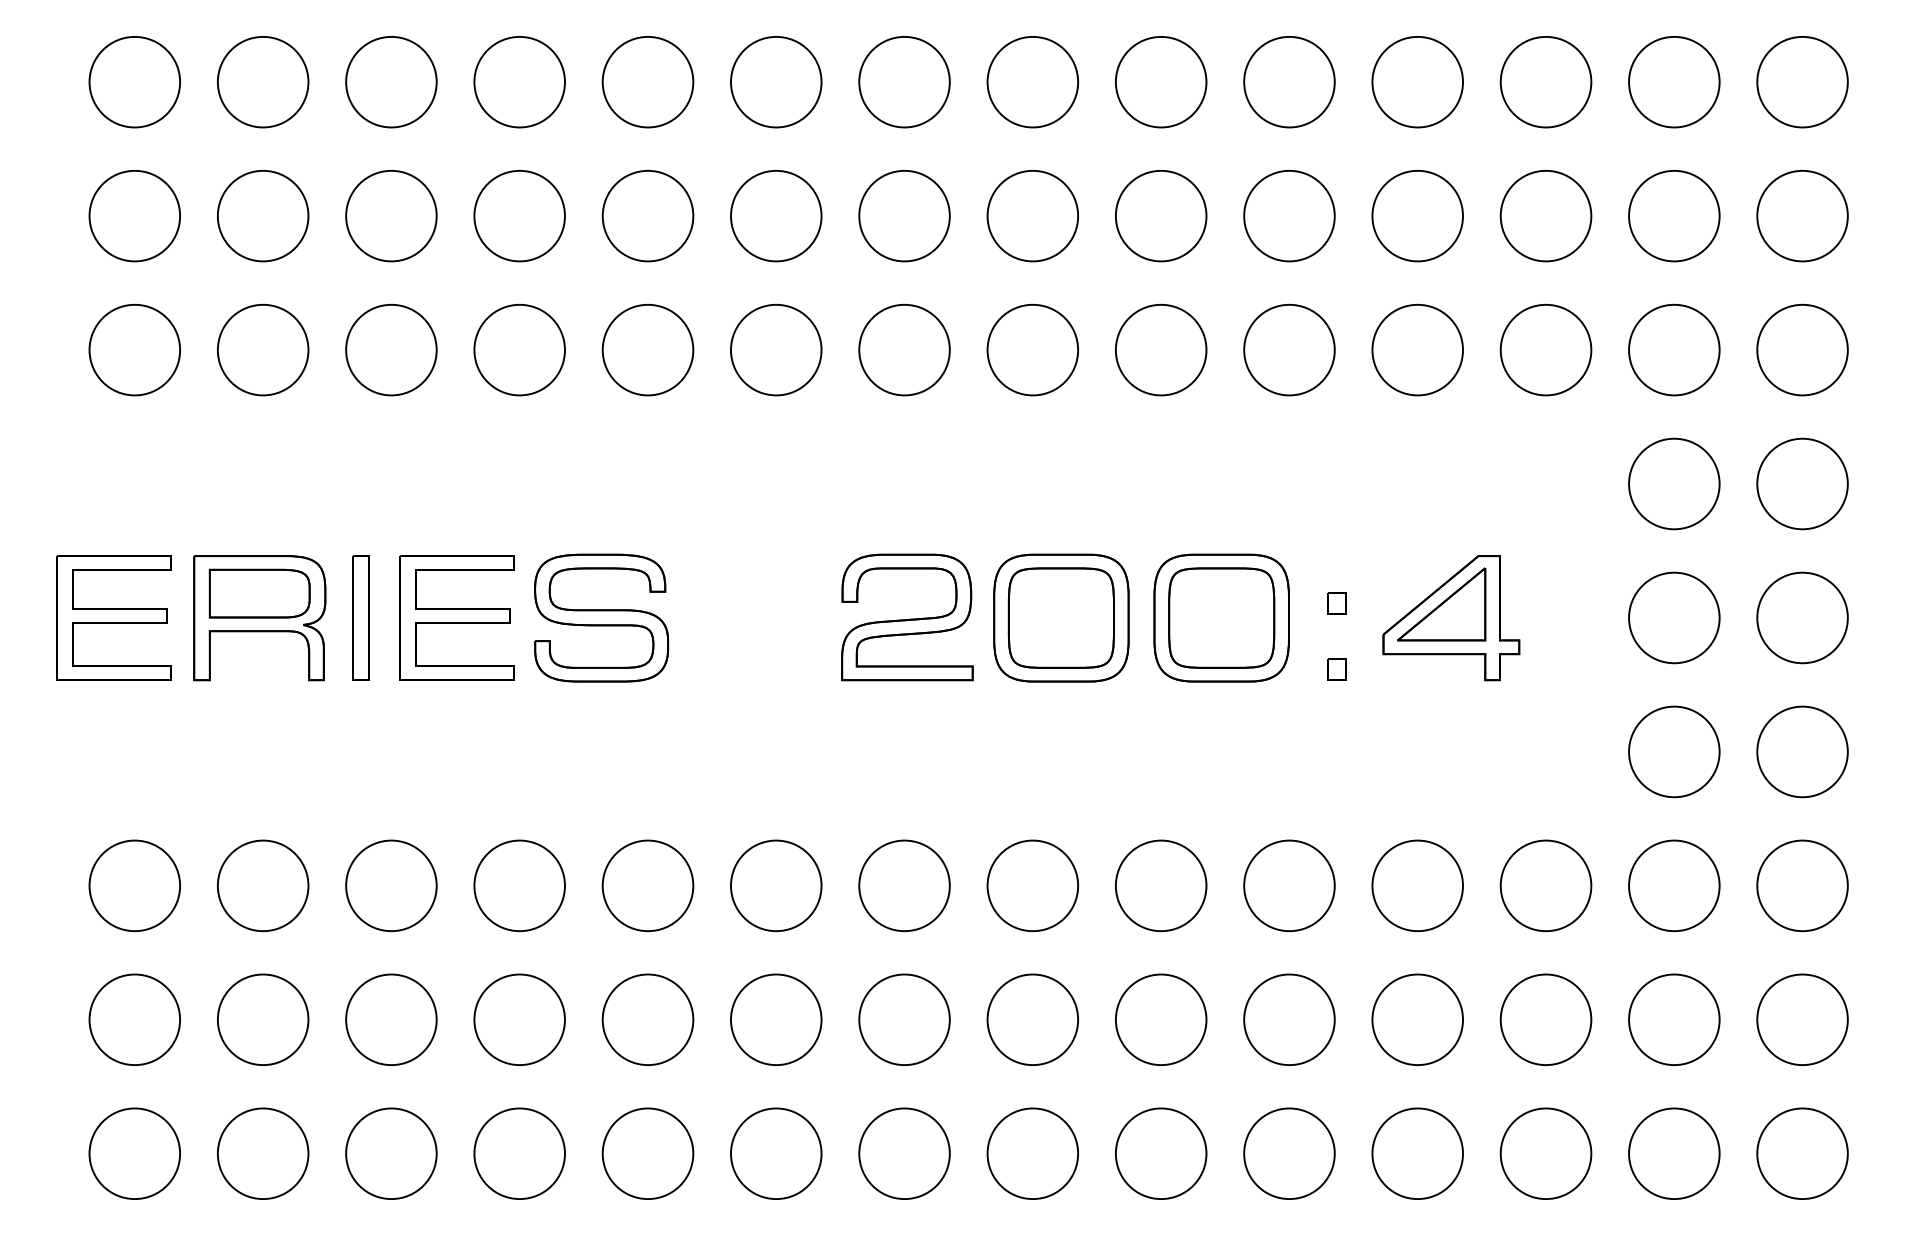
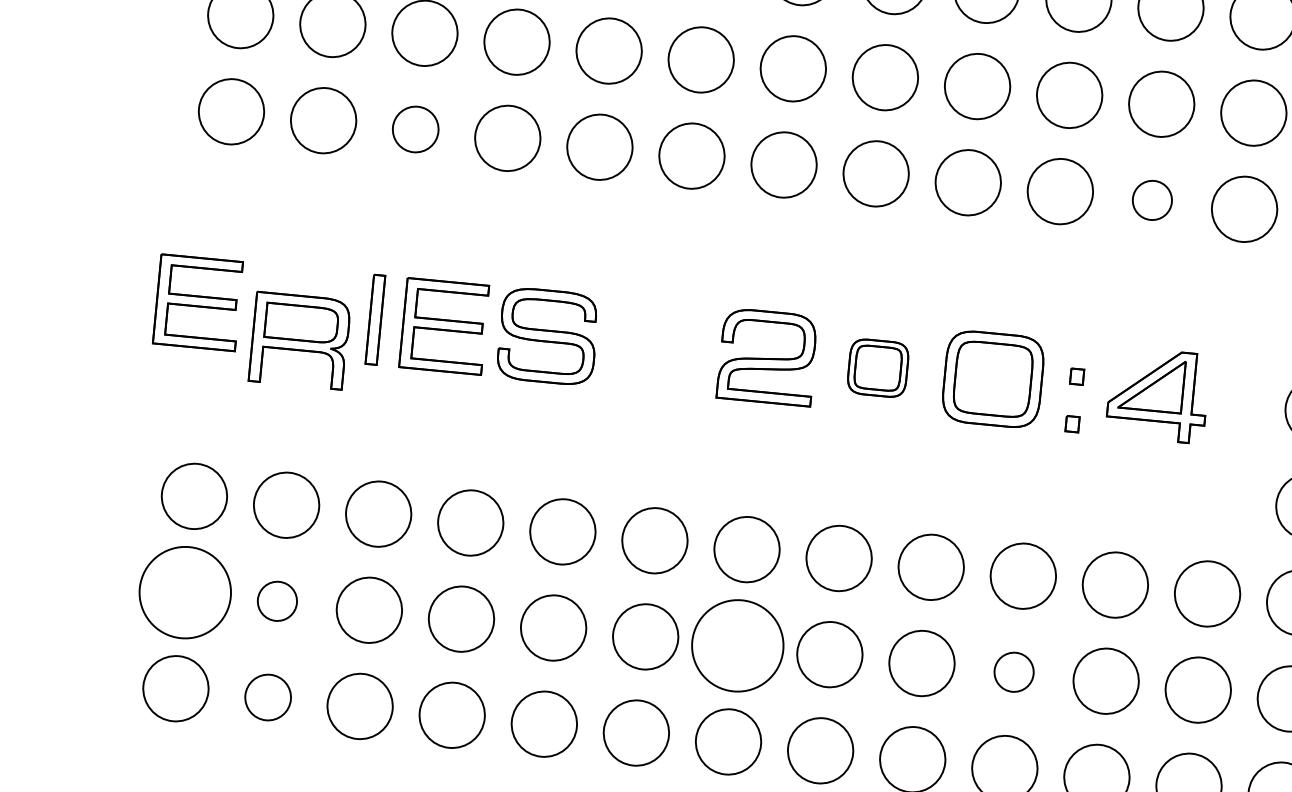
part: (391, 349) -> (415, 129), size x0.7
part: (1417, 349) -> (1152, 200), size x0.6
part: (1061, 617) -> (878, 367), size x0.6
part: (259, 618) -> (299, 341), moved
part: (134, 1019) -> (184, 592), size x1.4
part: (263, 1019) -> (277, 601), size x0.6
part: (904, 1019) -> (737, 645), size x1.4
part: (1289, 1019) -> (1014, 672), size x0.6
part: (263, 1153) -> (268, 697), size x0.7

